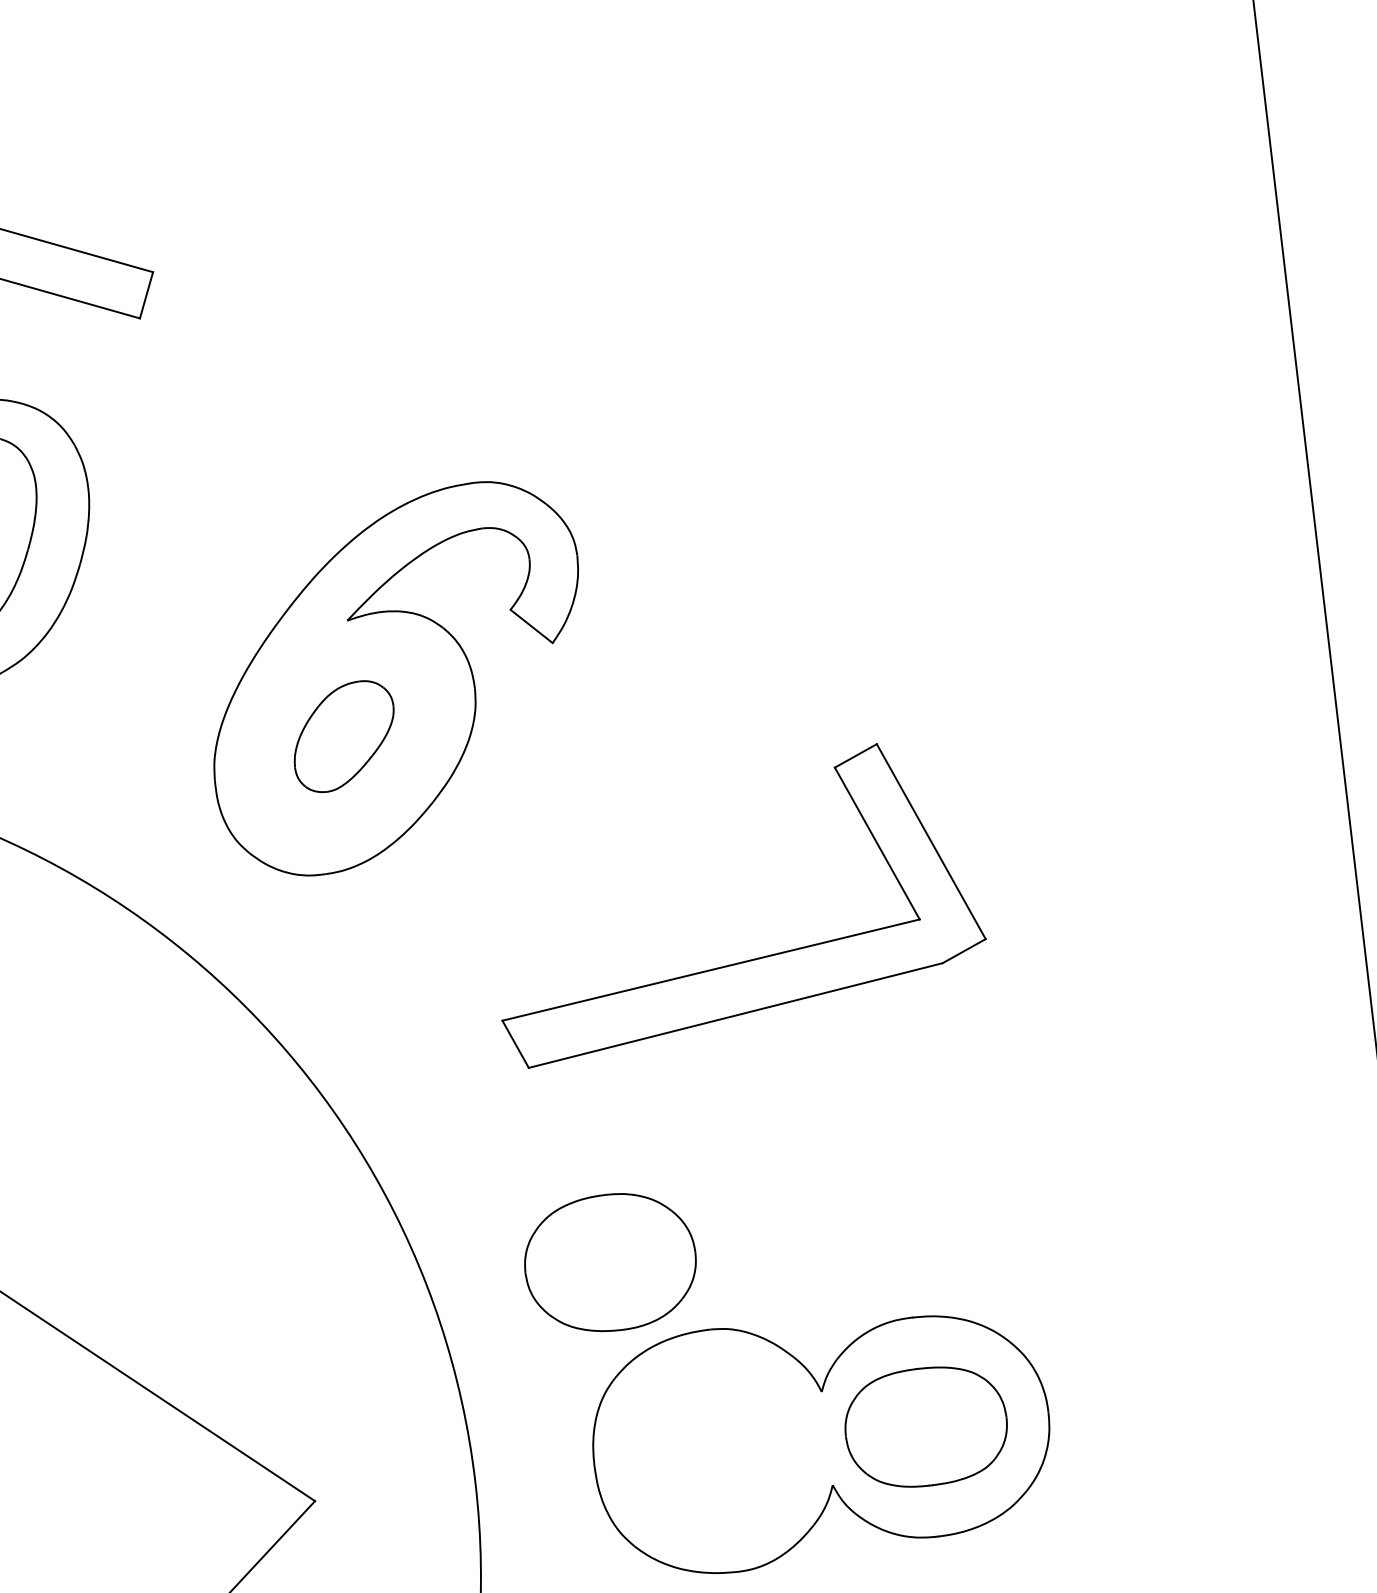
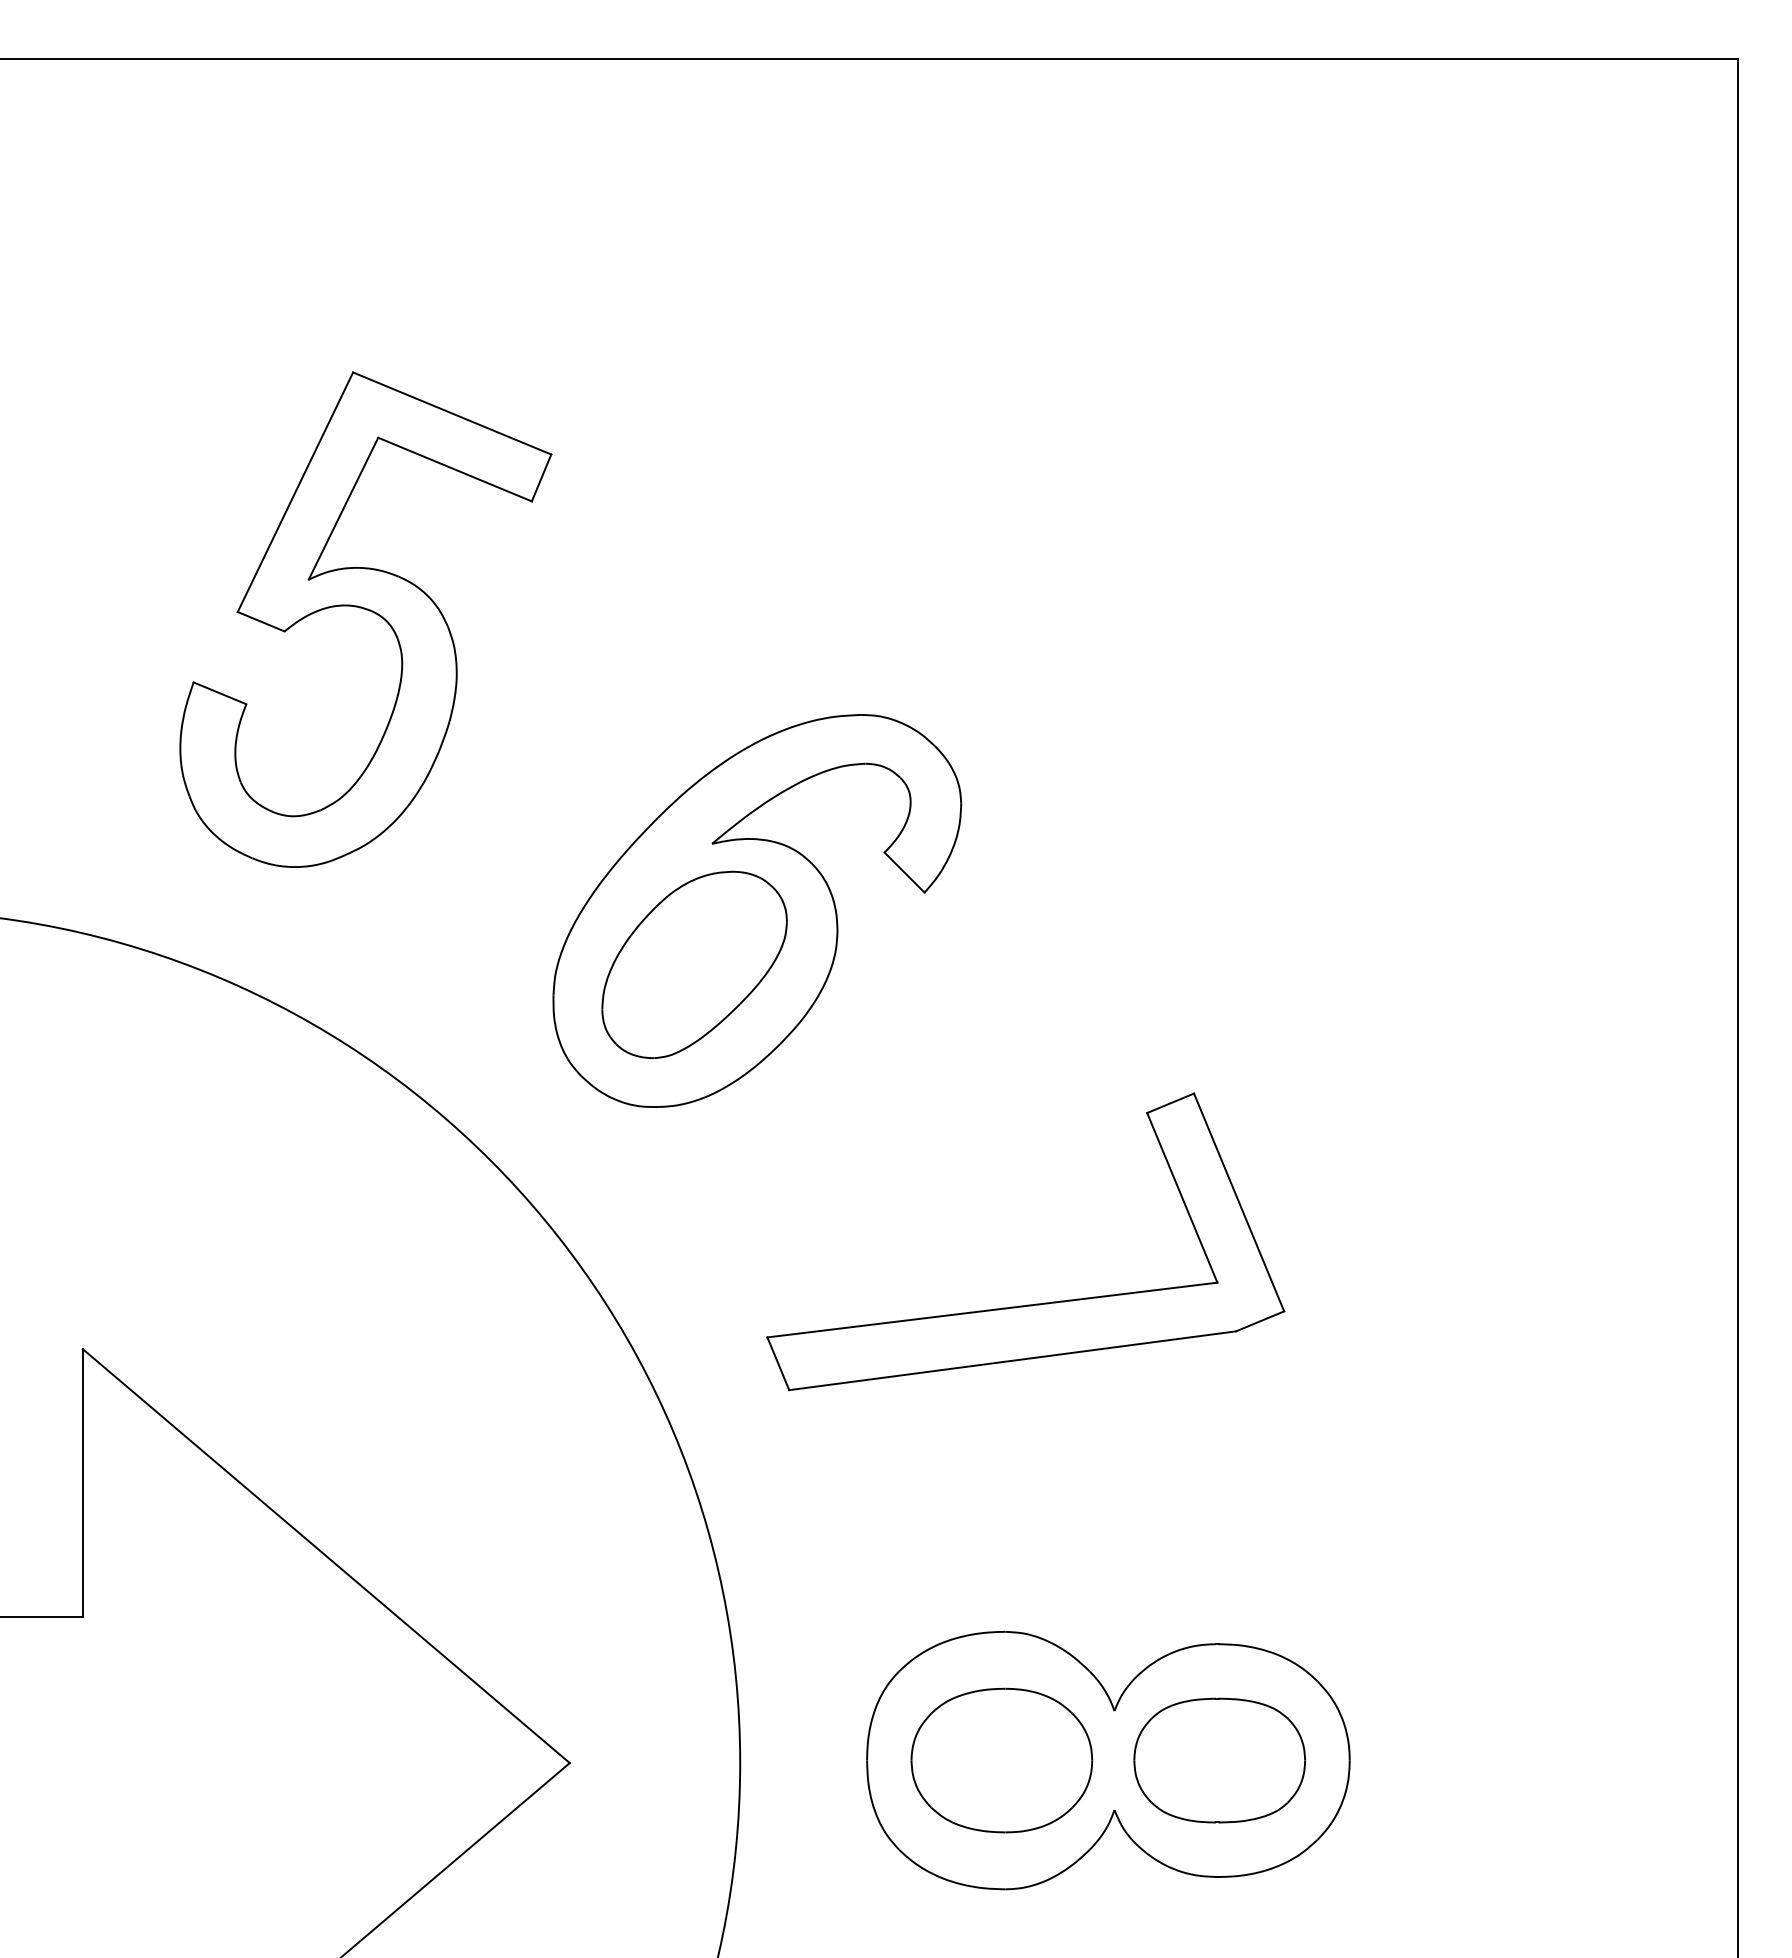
part: (344, 736) -> (694, 964), size x1.67
part: (750, 959) -> (1035, 1303), moved
part: (610, 1262) -> (1001, 1760), moved

